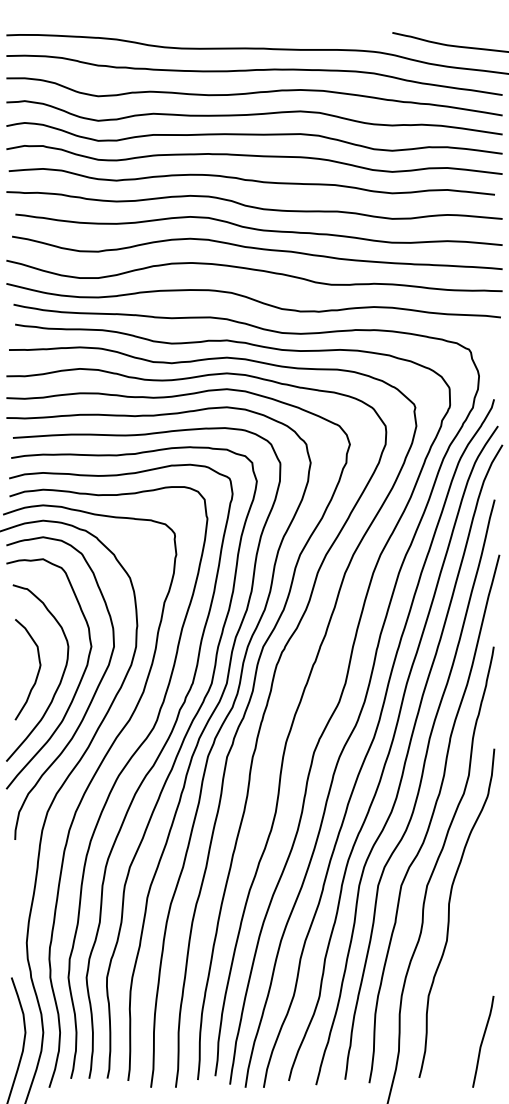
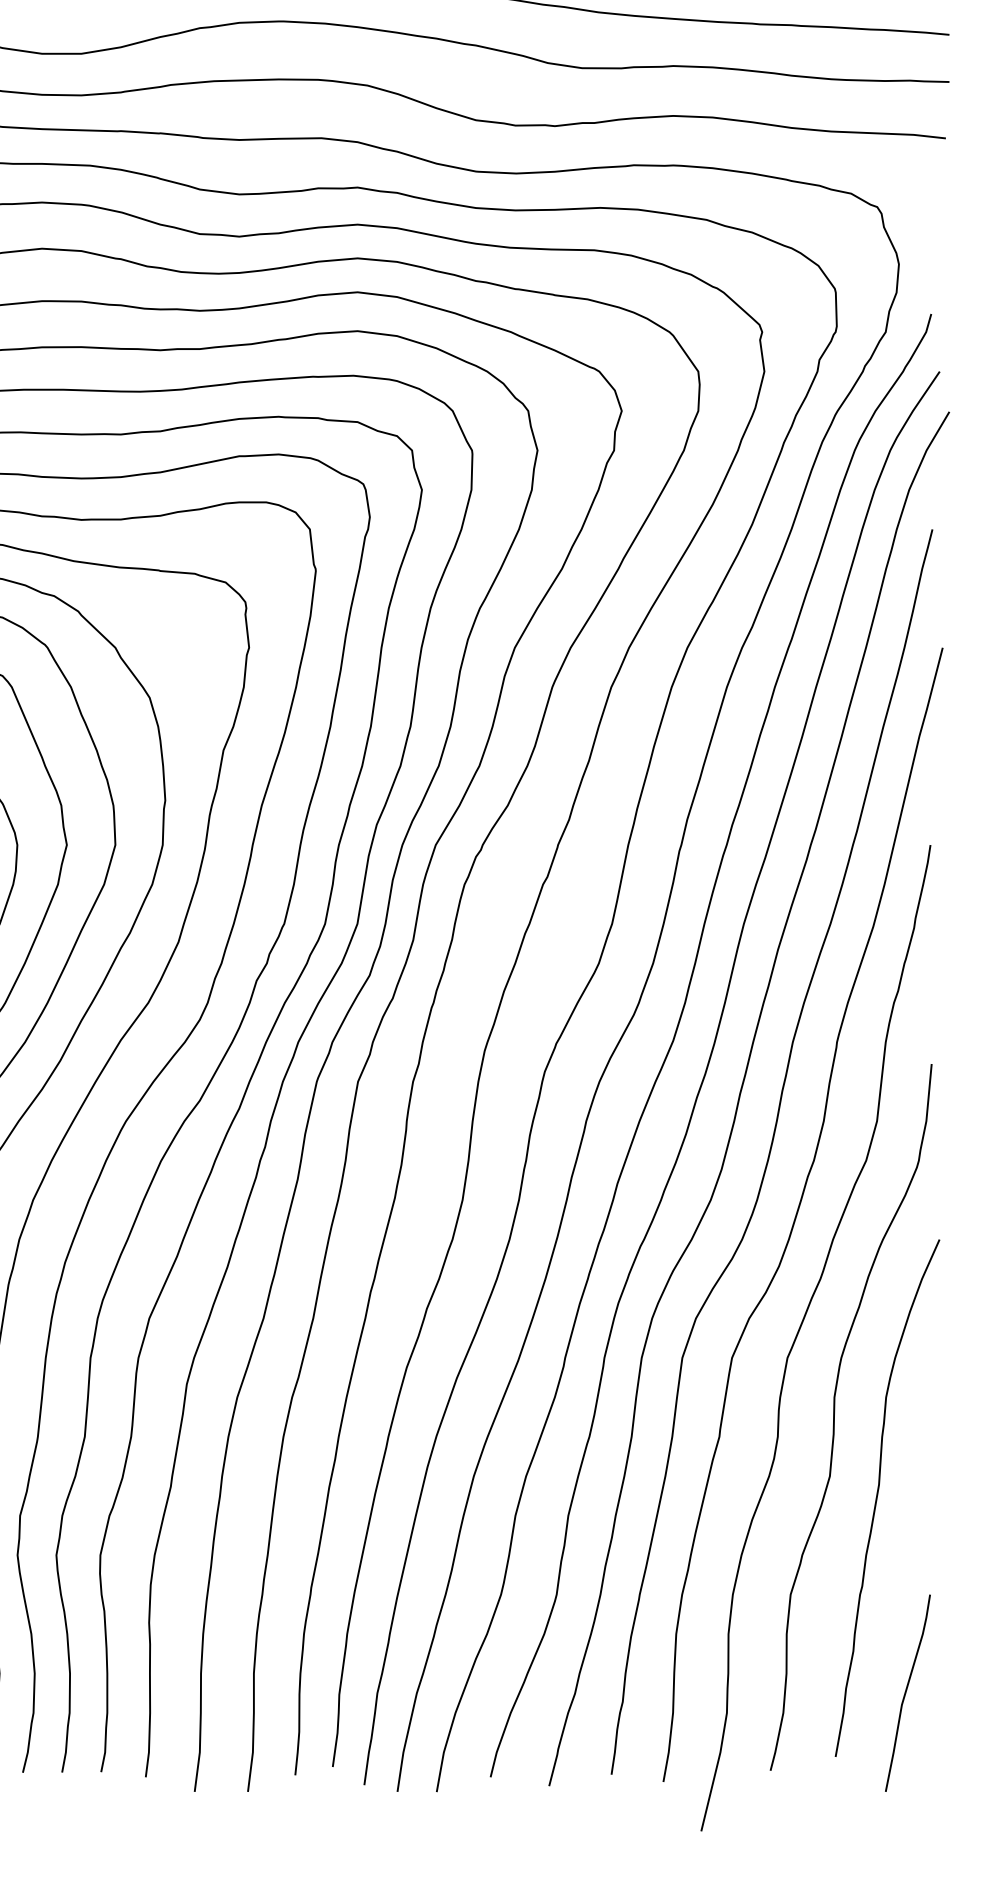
curve: (470, 948) -> (880, 1492), added

